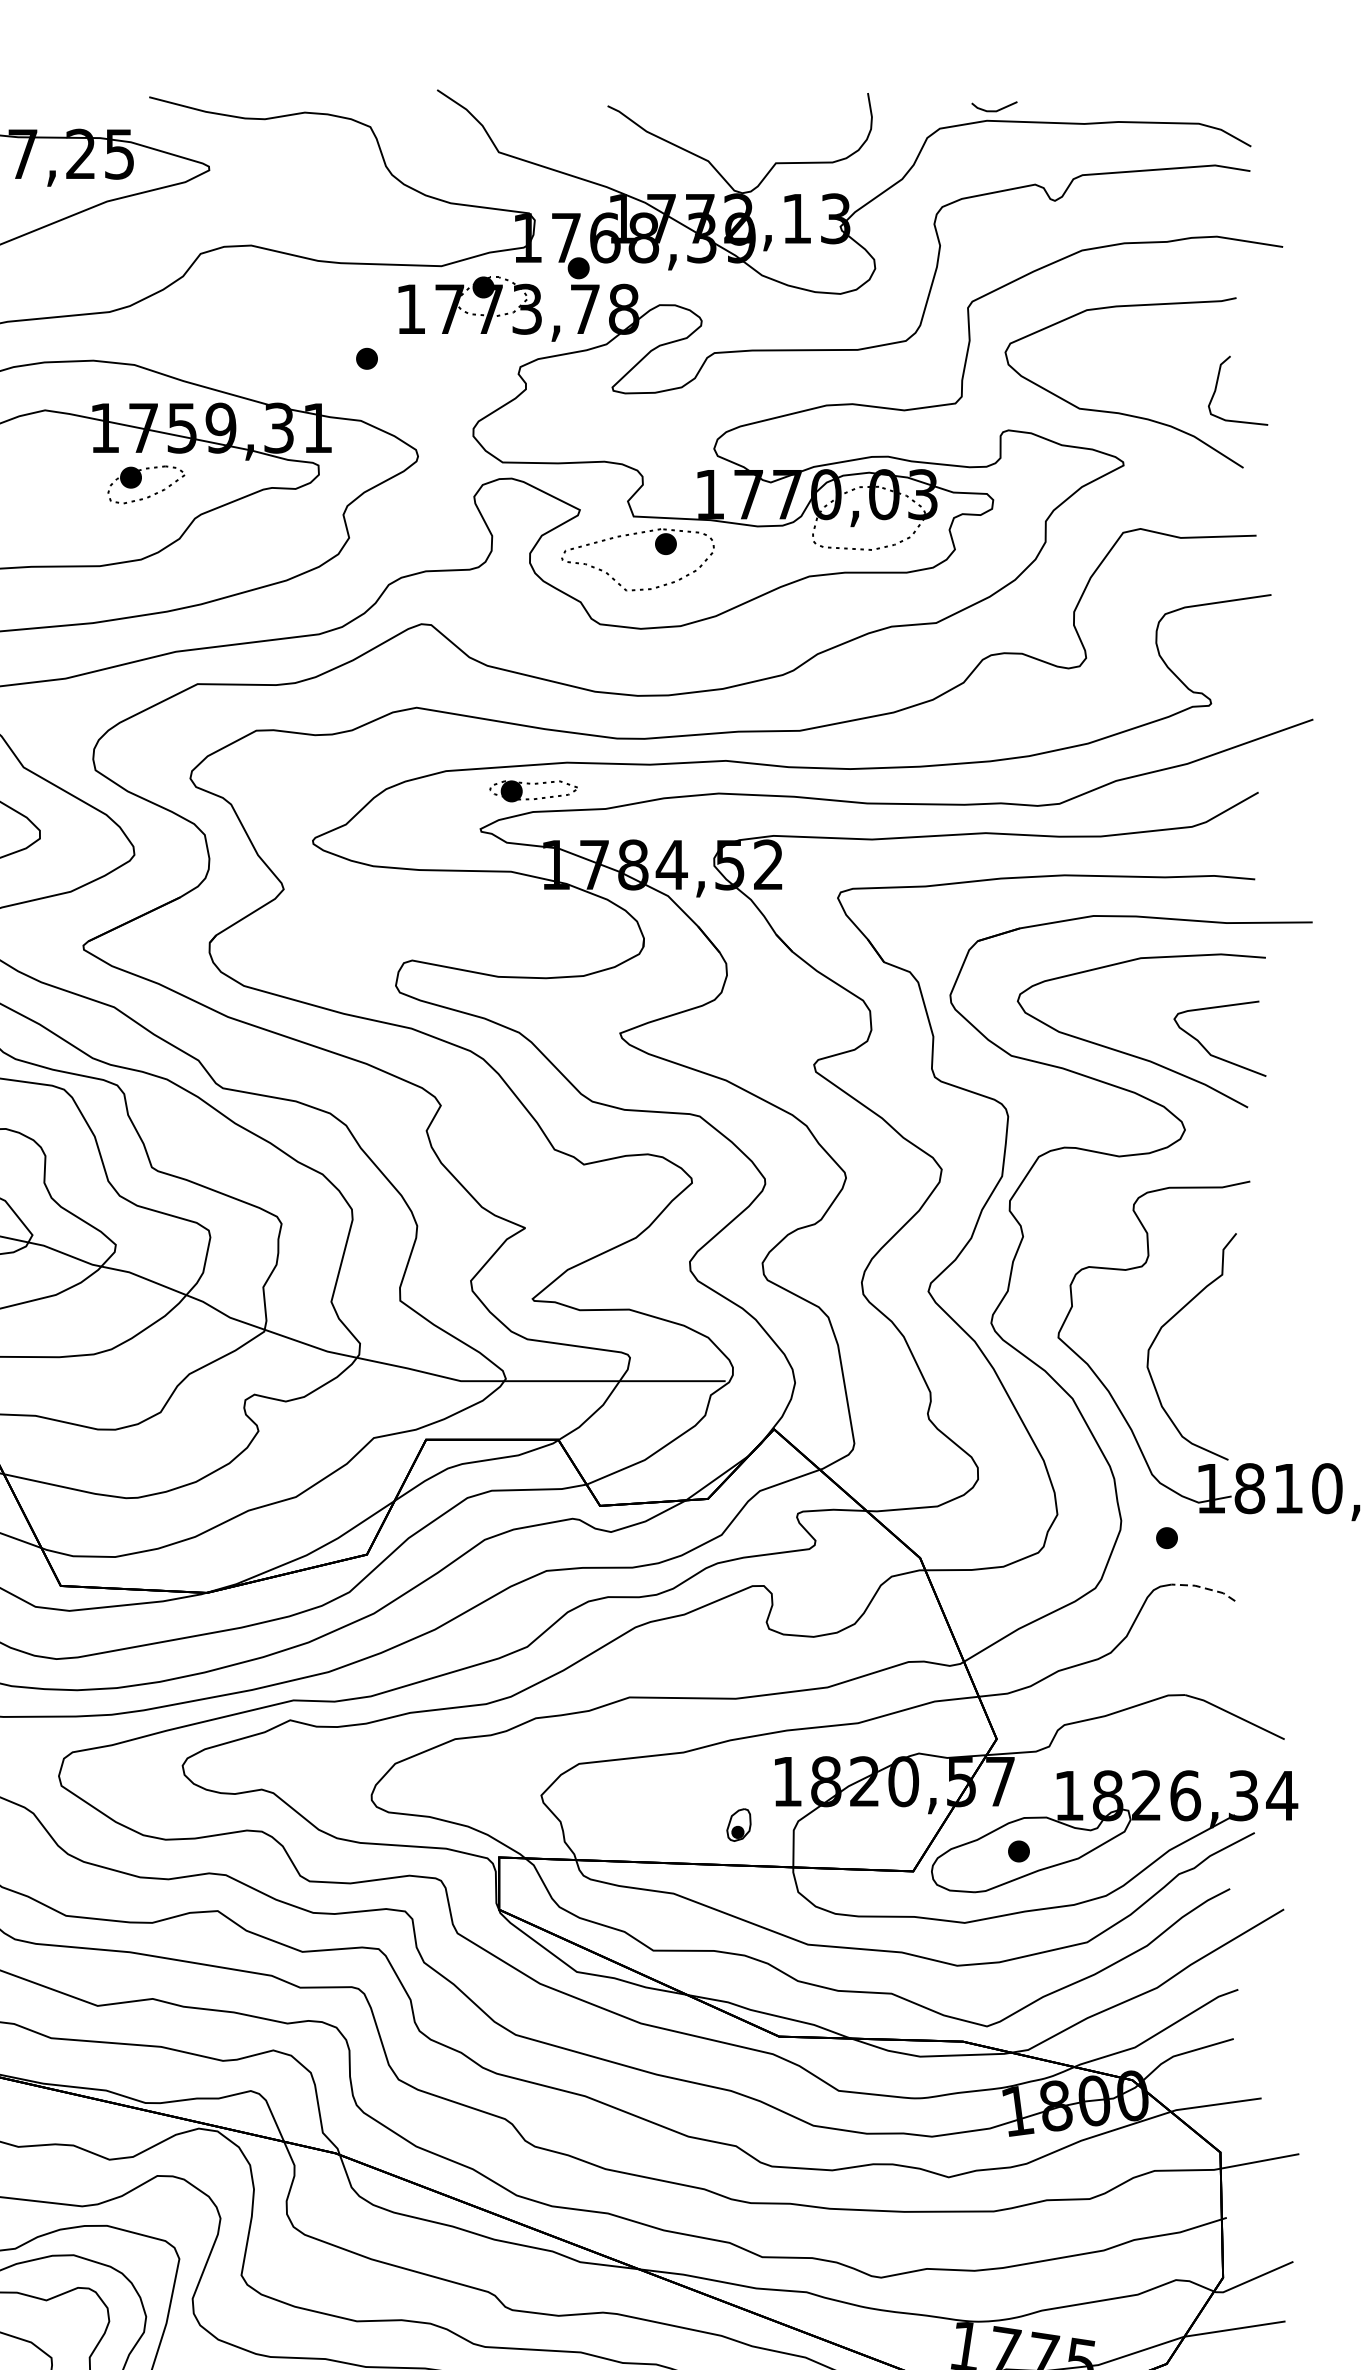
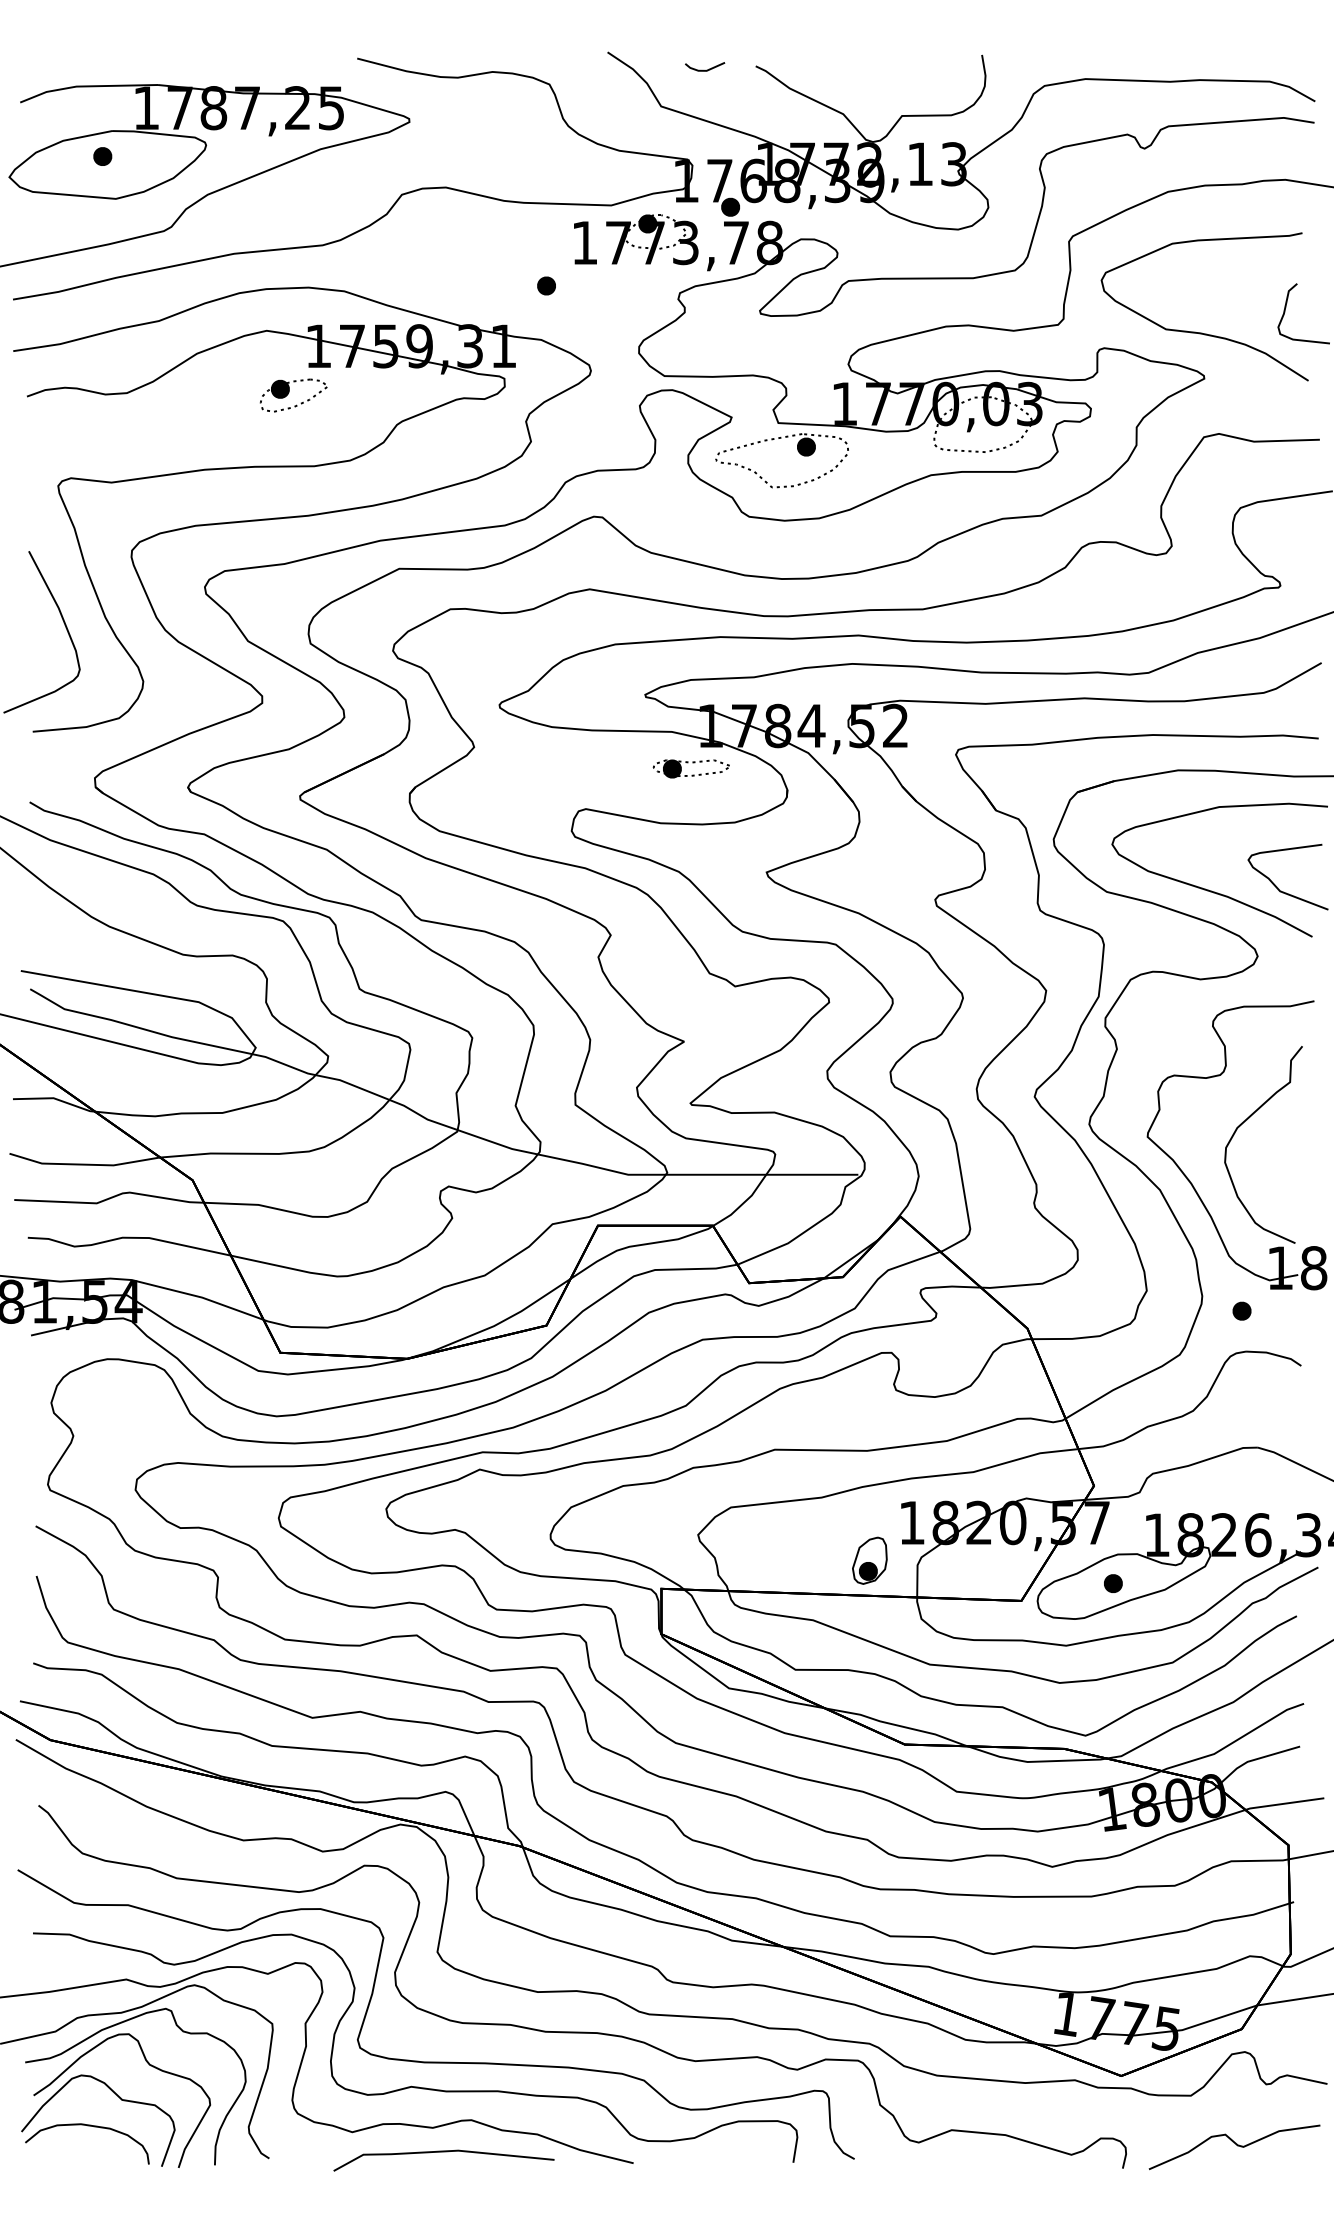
line: (993, 109) -> (704, 69), moved
part: (146, 484) -> (293, 395), moved
part: (532, 790) -> (690, 768), moved
line: (1204, 1587) -> (1274, 1354), dashed -> solid
part: (738, 1824) -> (869, 1560), size x1.67

